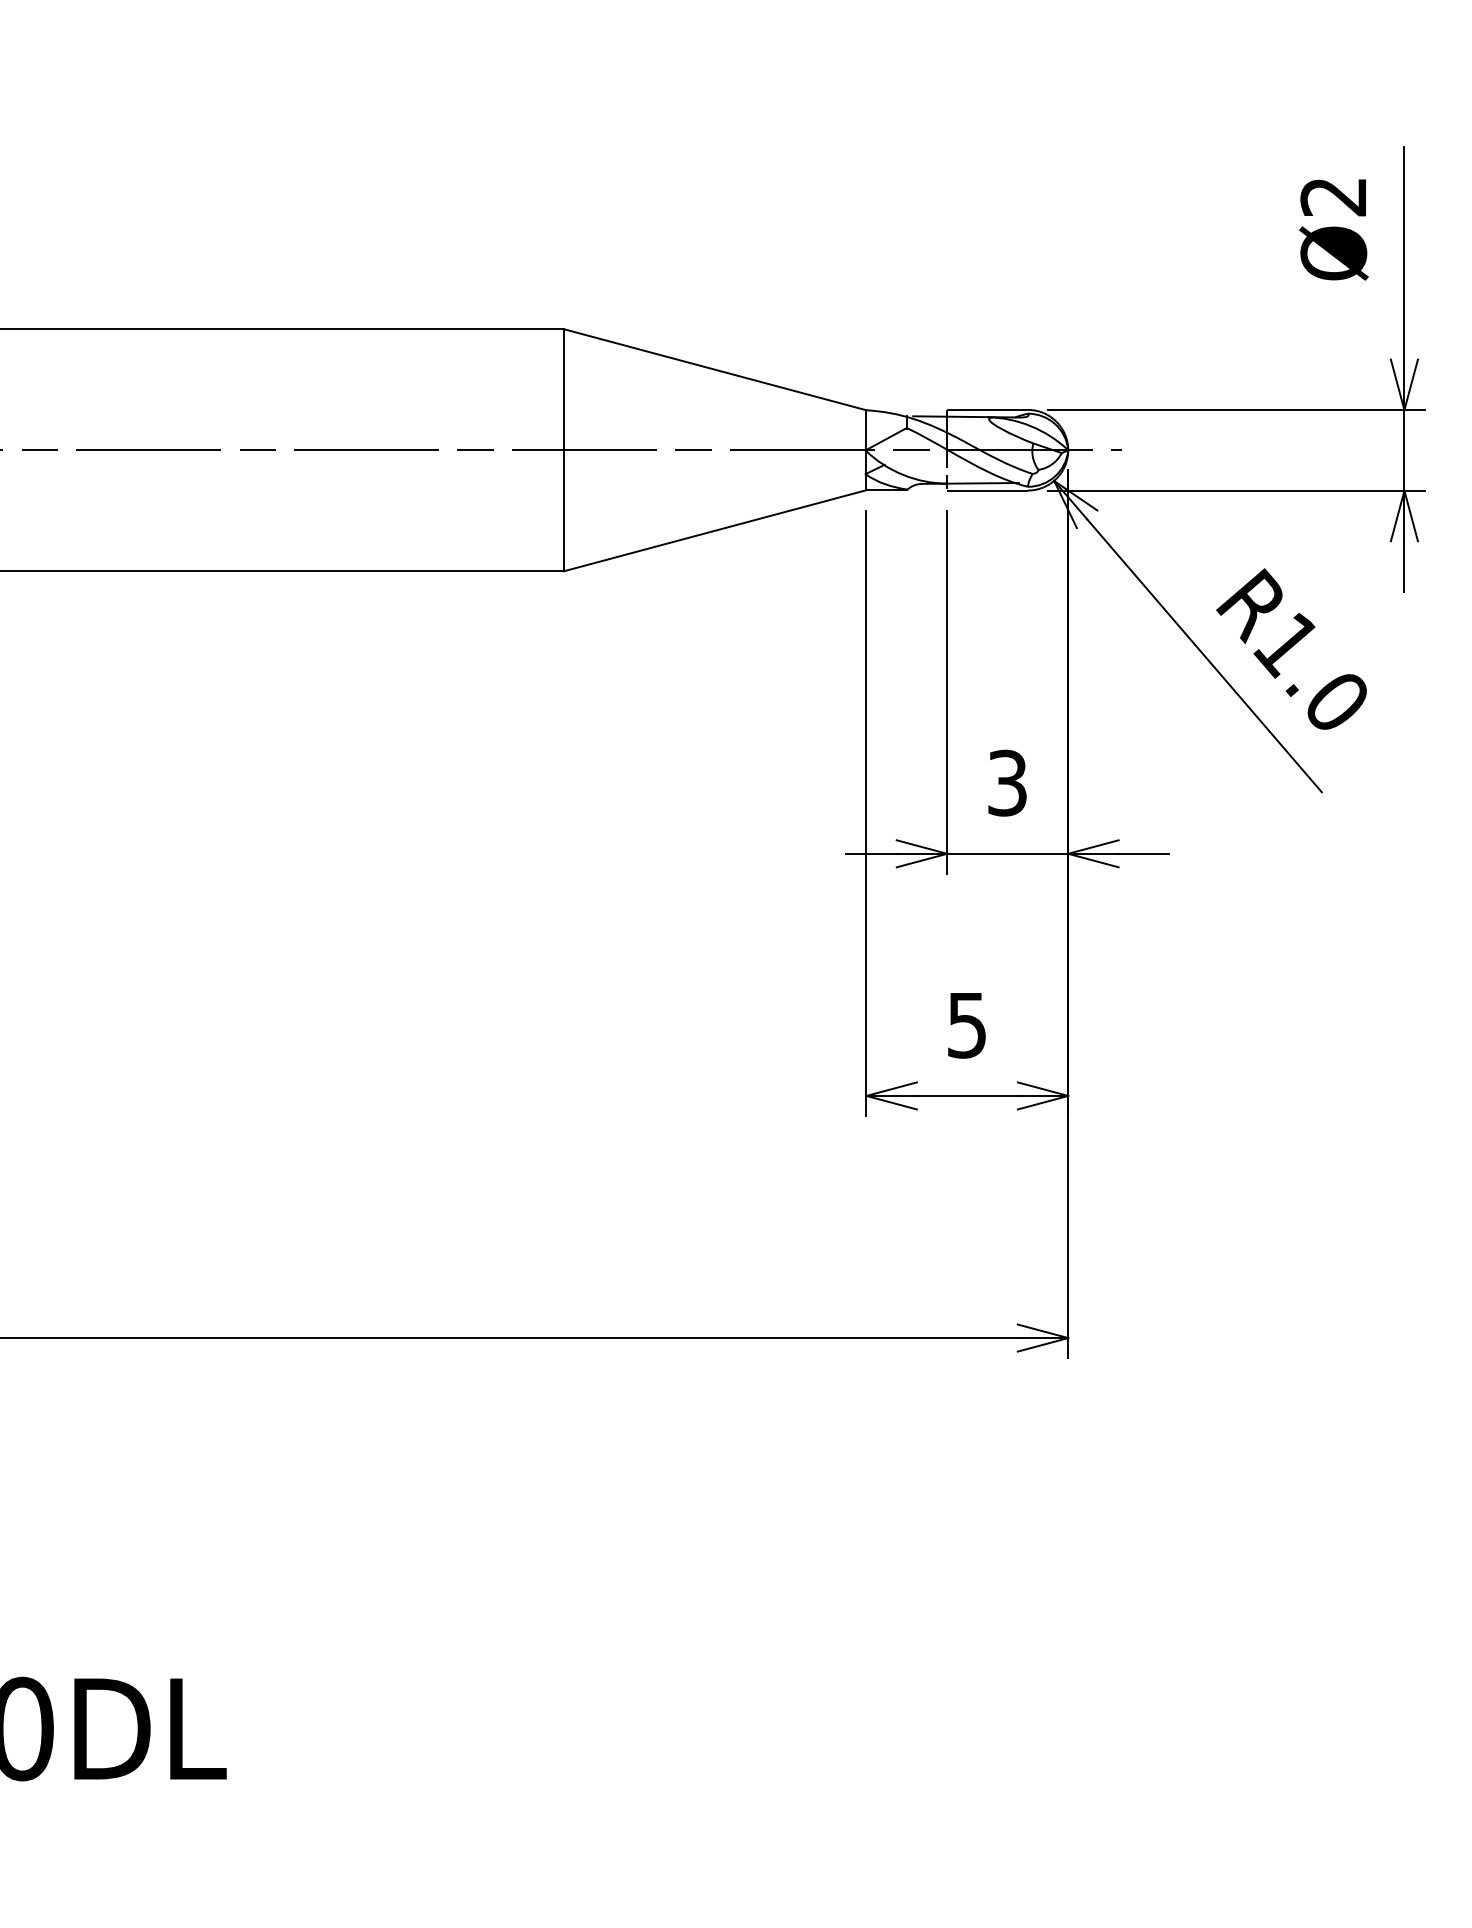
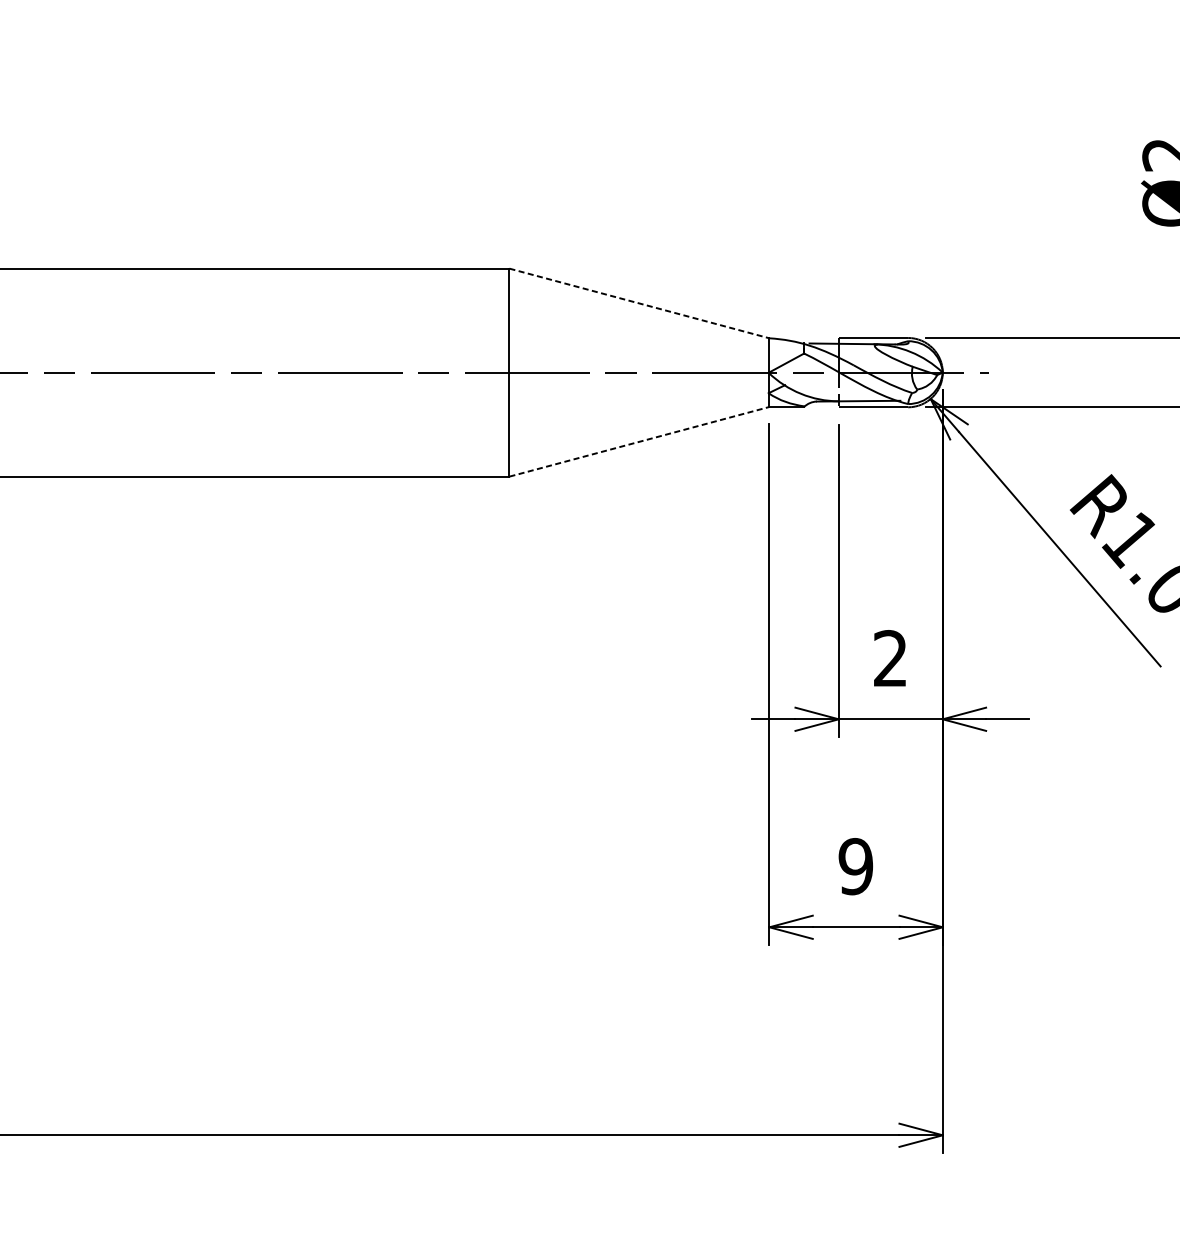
line: (715, 369) -> (639, 303), solid -> dashed
line: (715, 530) -> (639, 441), solid -> dashed
text: (1007, 782) -> (890, 658), 3 -> 2
text: (967, 1024) -> (856, 865), 5 -> 9

